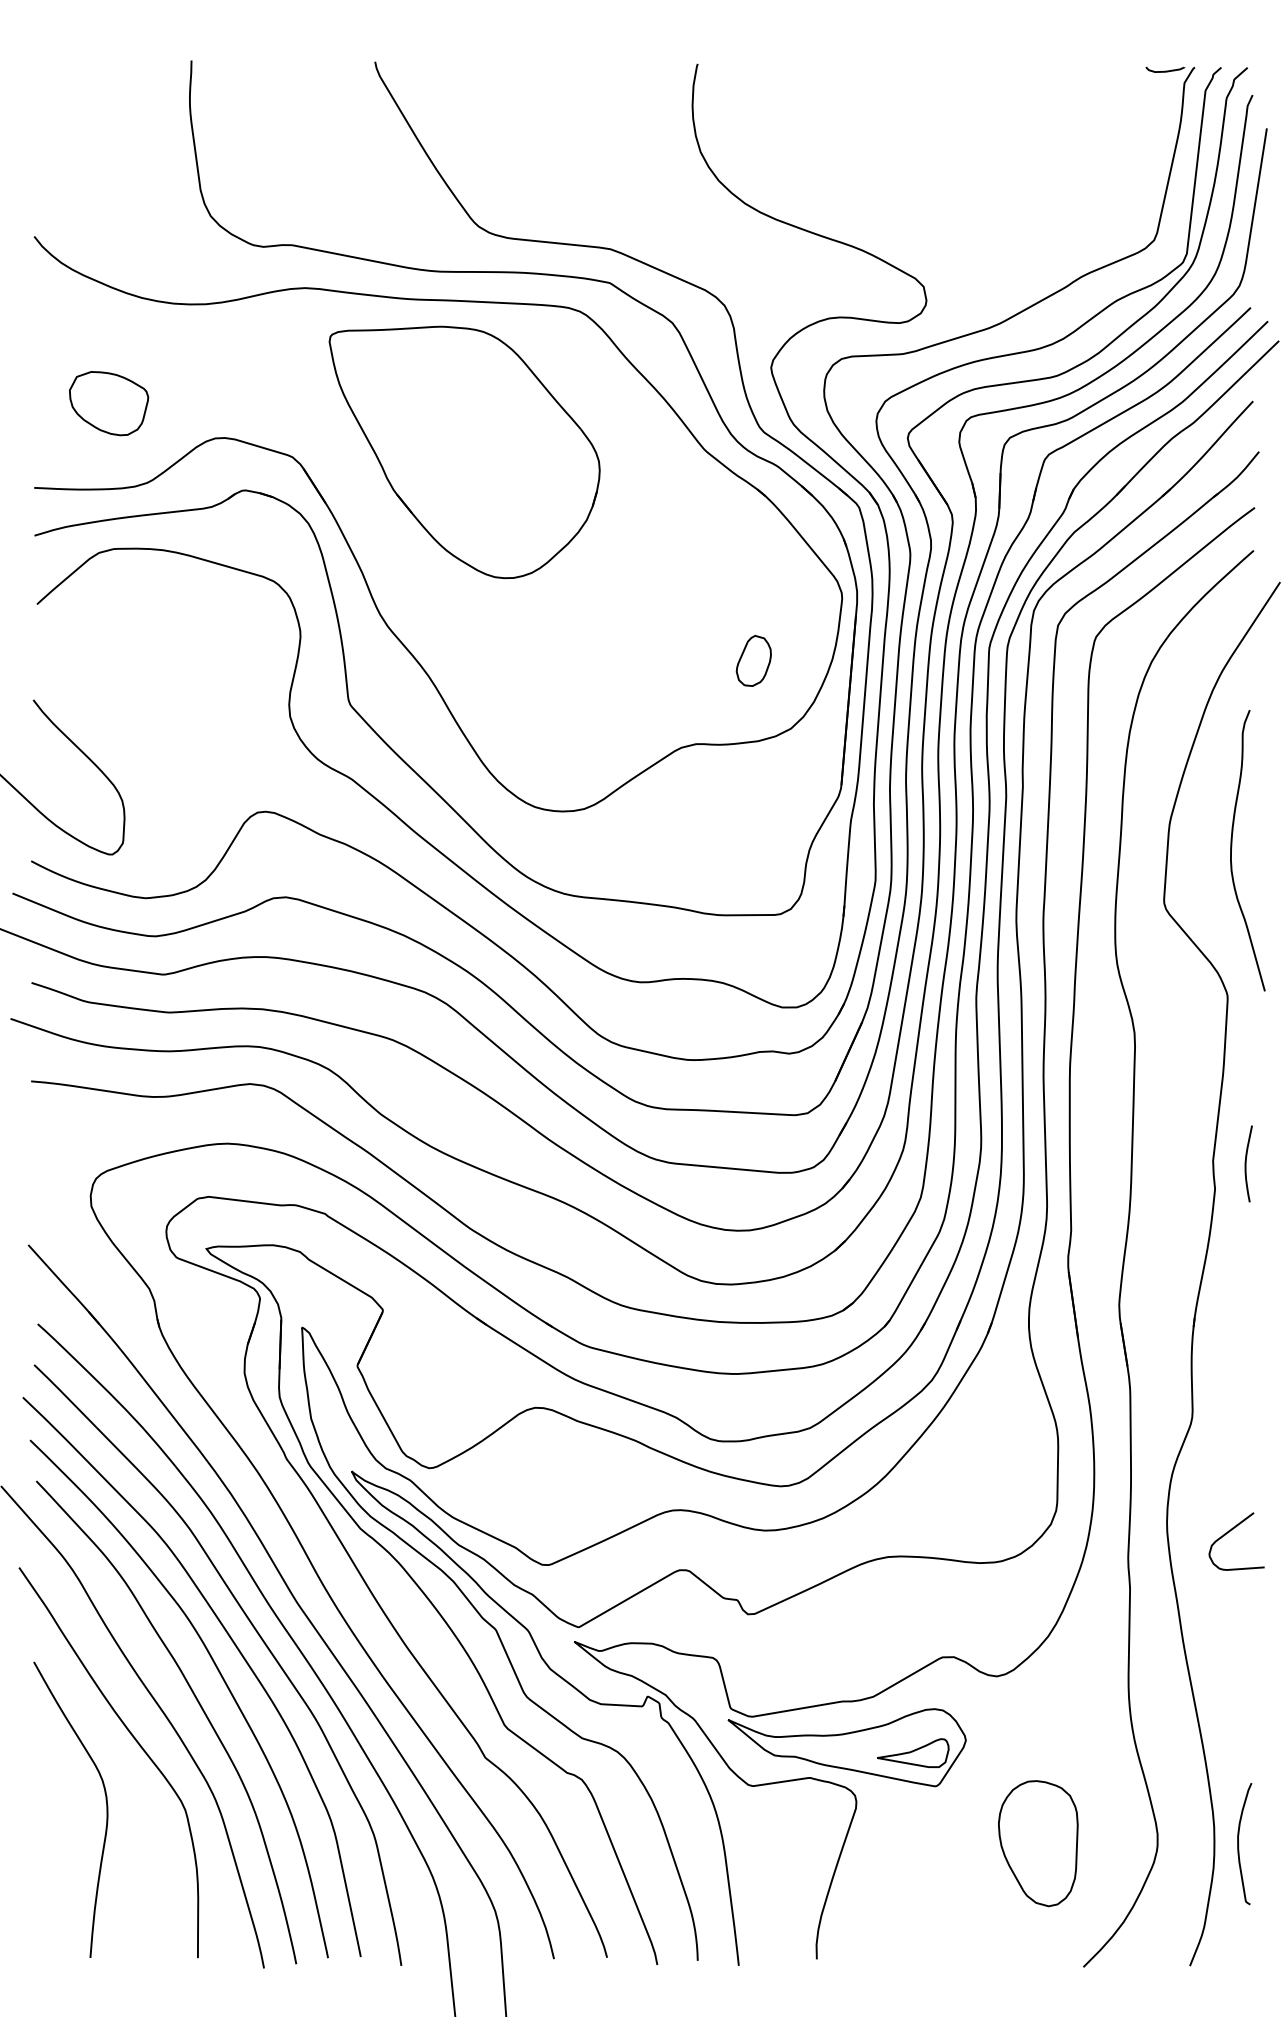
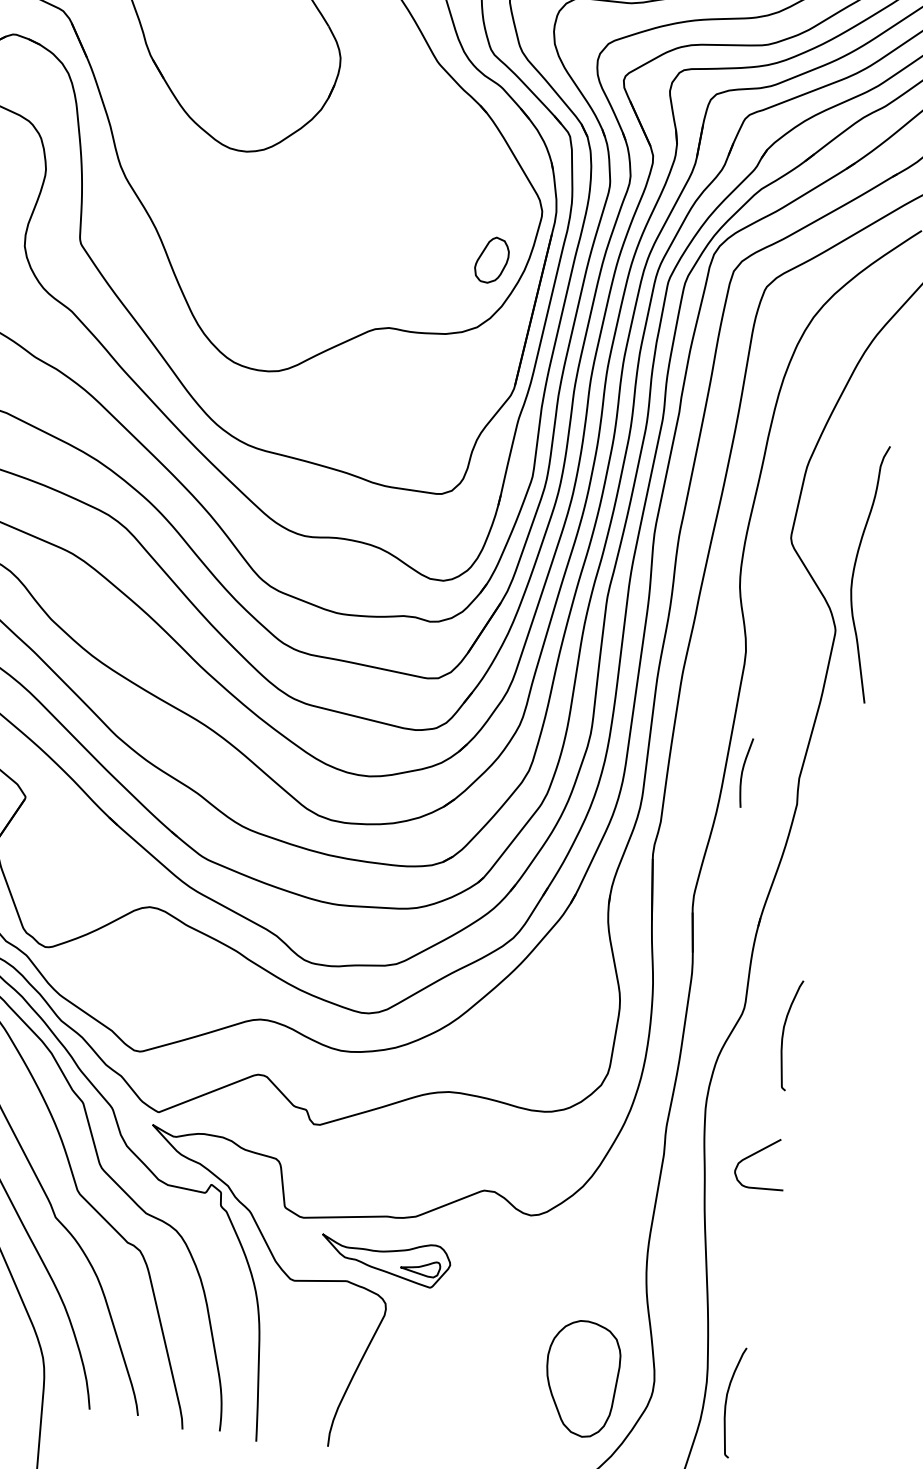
part: (753, 660) -> (491, 259), moved
curve: (1232, 847) -> (855, 568), moved
curve: (1246, 1163) -> (743, 772), moved
curve: (1239, 1441) -> (783, 1036), added
curve: (1228, 1533) -> (755, 1154), moved
part: (846, 1747) -> (384, 1258), size x0.6
part: (1038, 1843) -> (581, 1378), moved

